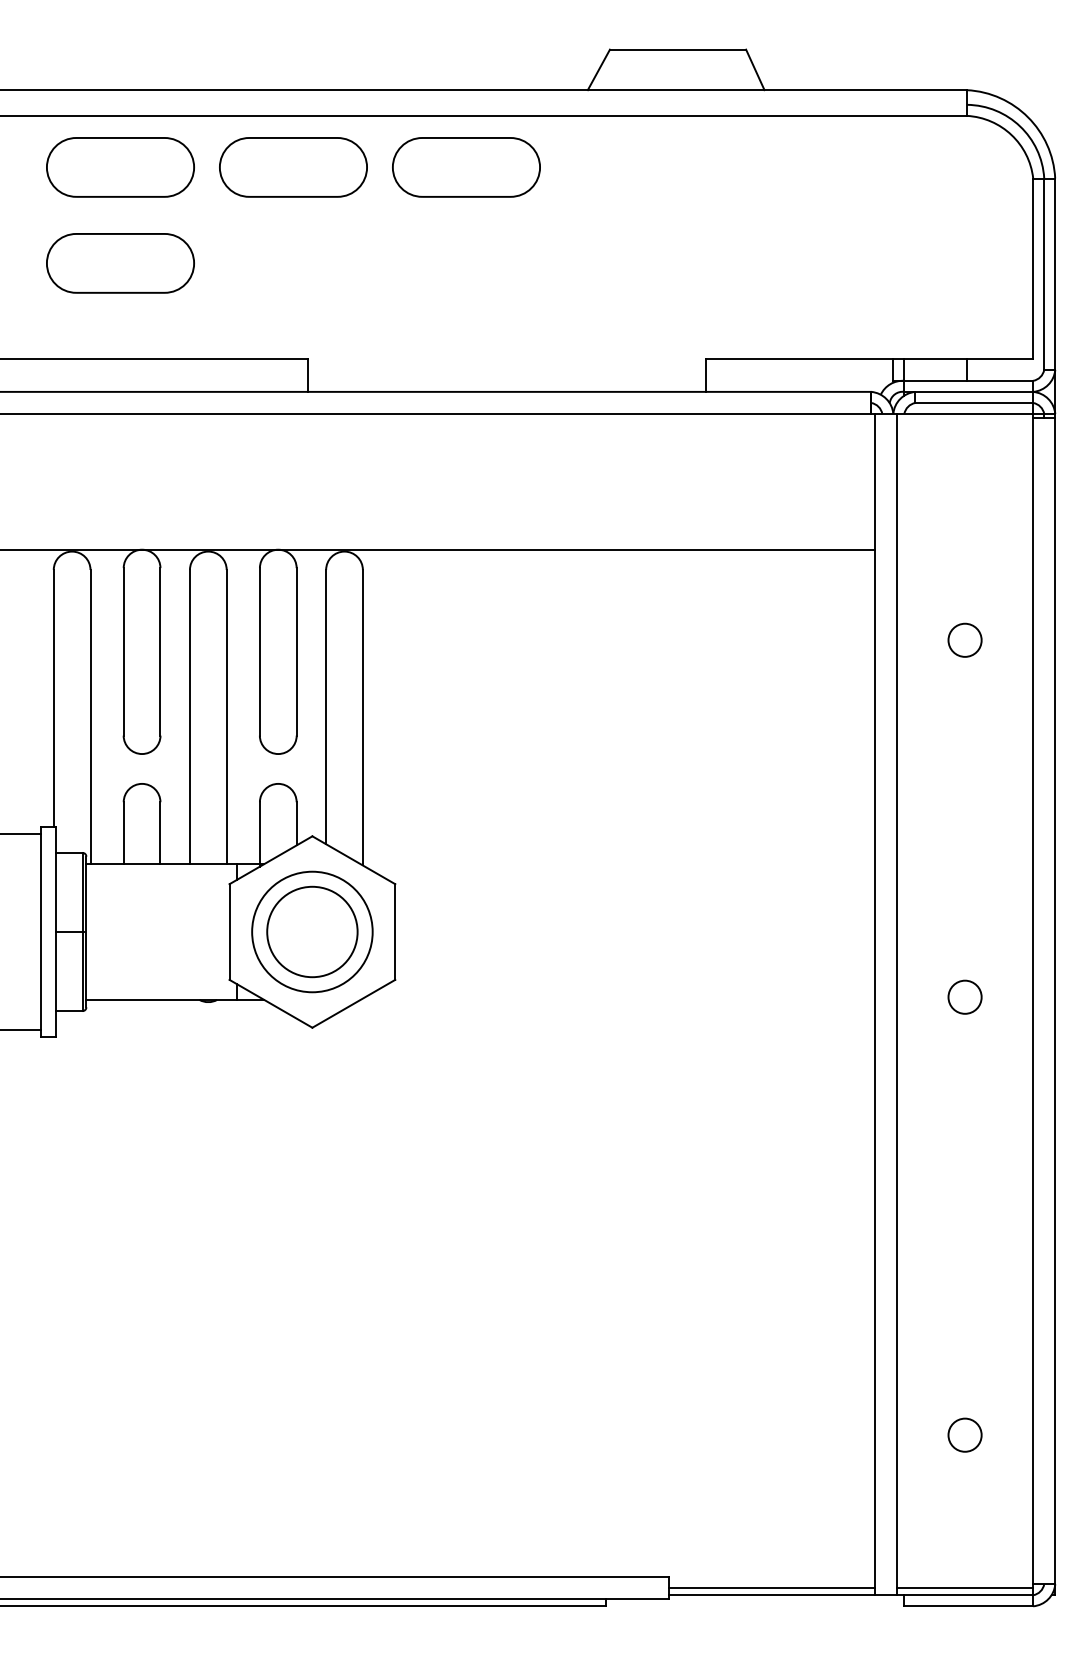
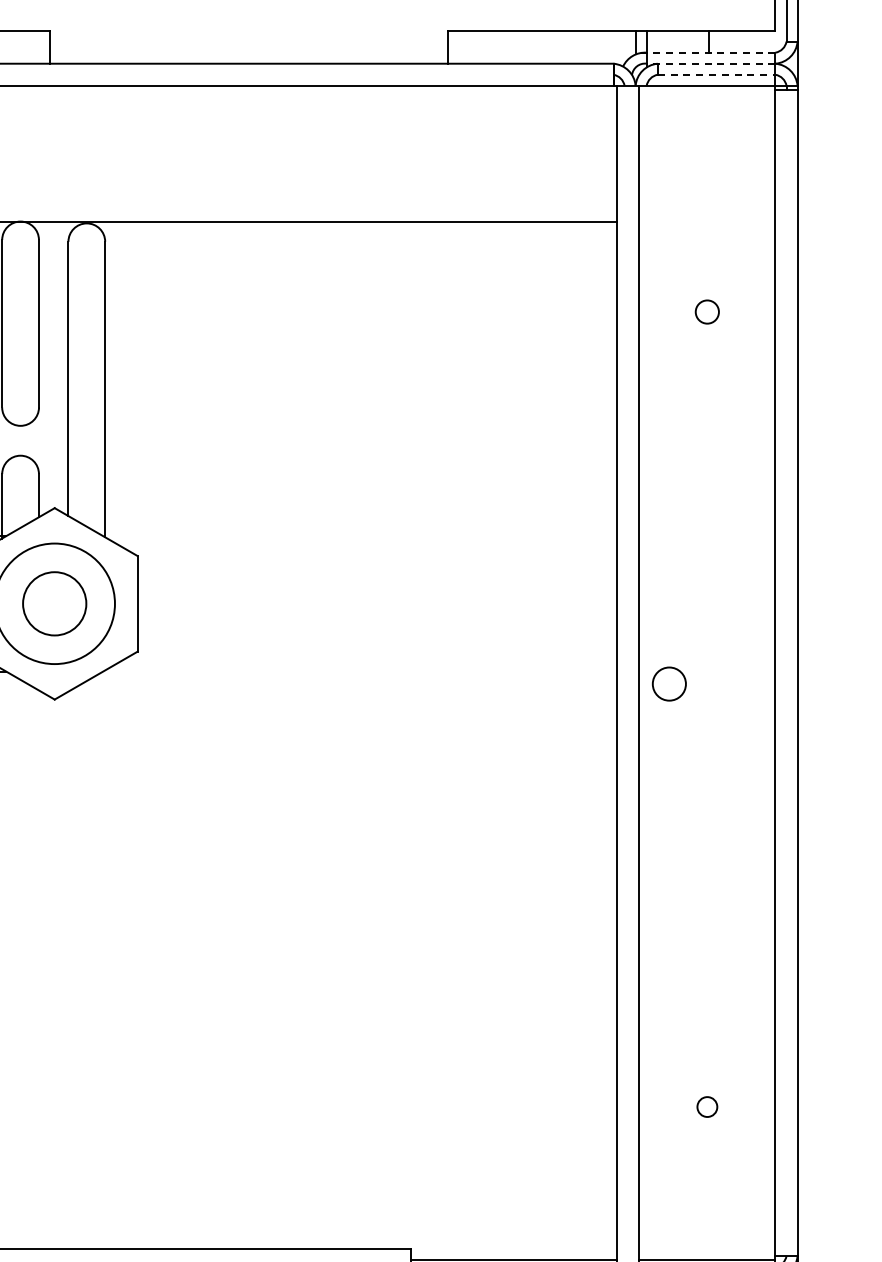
line: (963, 380) -> (705, 52), solid -> dashed
line: (968, 391) -> (710, 63), solid -> dashed
line: (974, 402) -> (716, 74), solid -> dashed
circle: (964, 639) -> (706, 311), size x0.7
circle: (312, 931) -> (54, 603), size x0.7
circle: (964, 996) -> (668, 683), moved
circle: (964, 1434) -> (706, 1106), size x0.6

